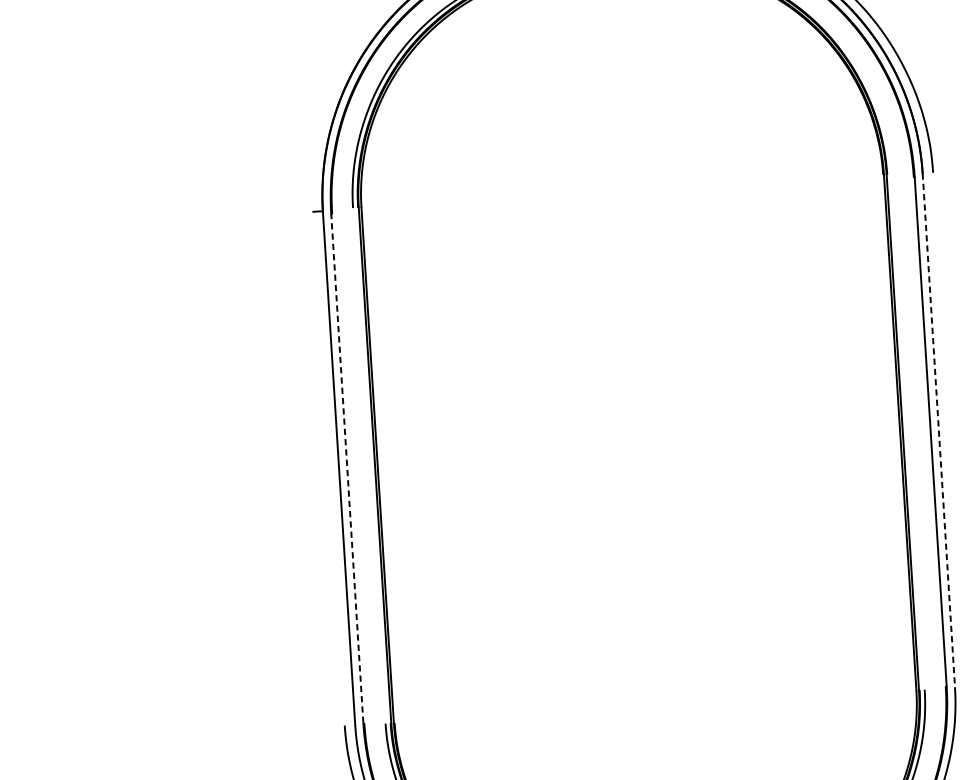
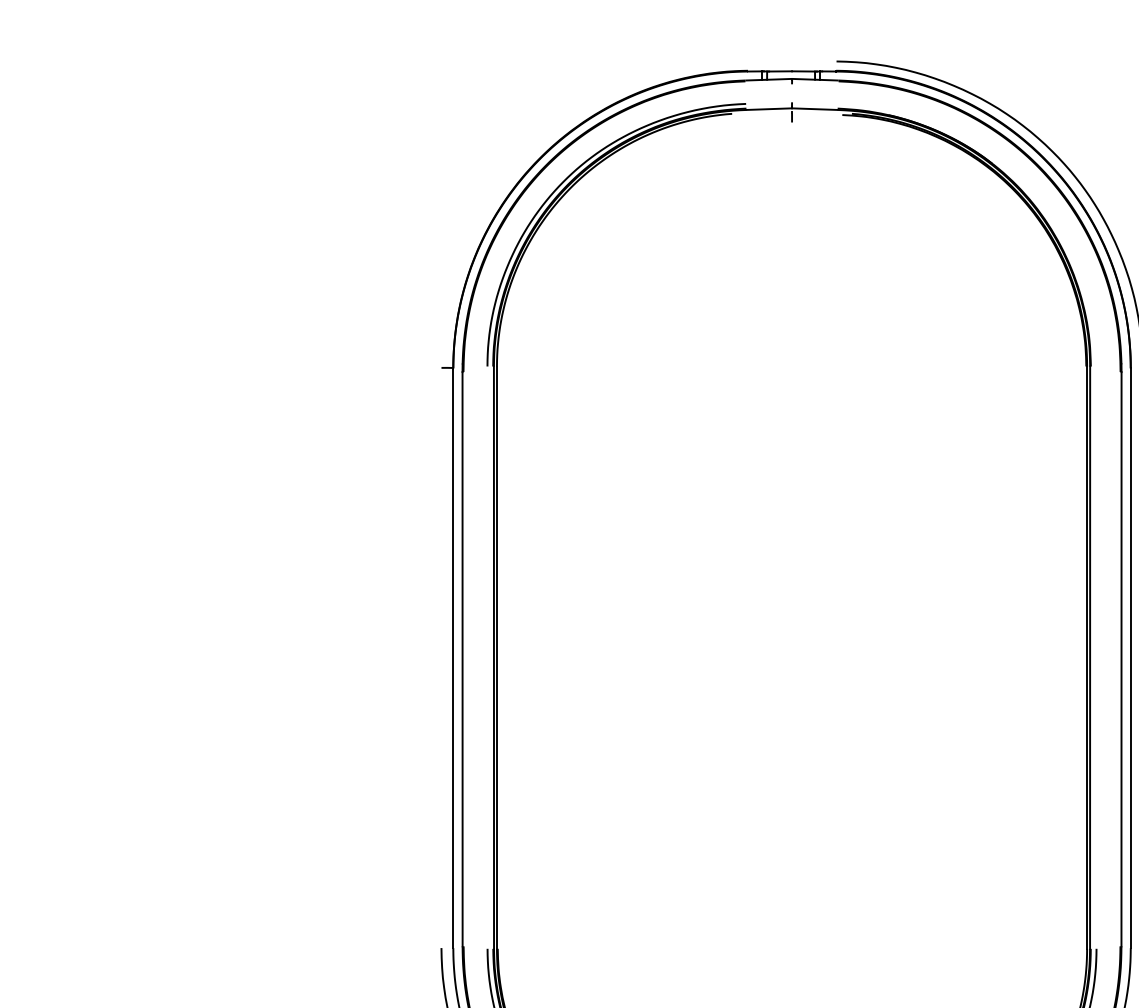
line: (938, 430) -> (1130, 658), dashed -> solid
line: (347, 467) -> (462, 658), dashed -> solid

